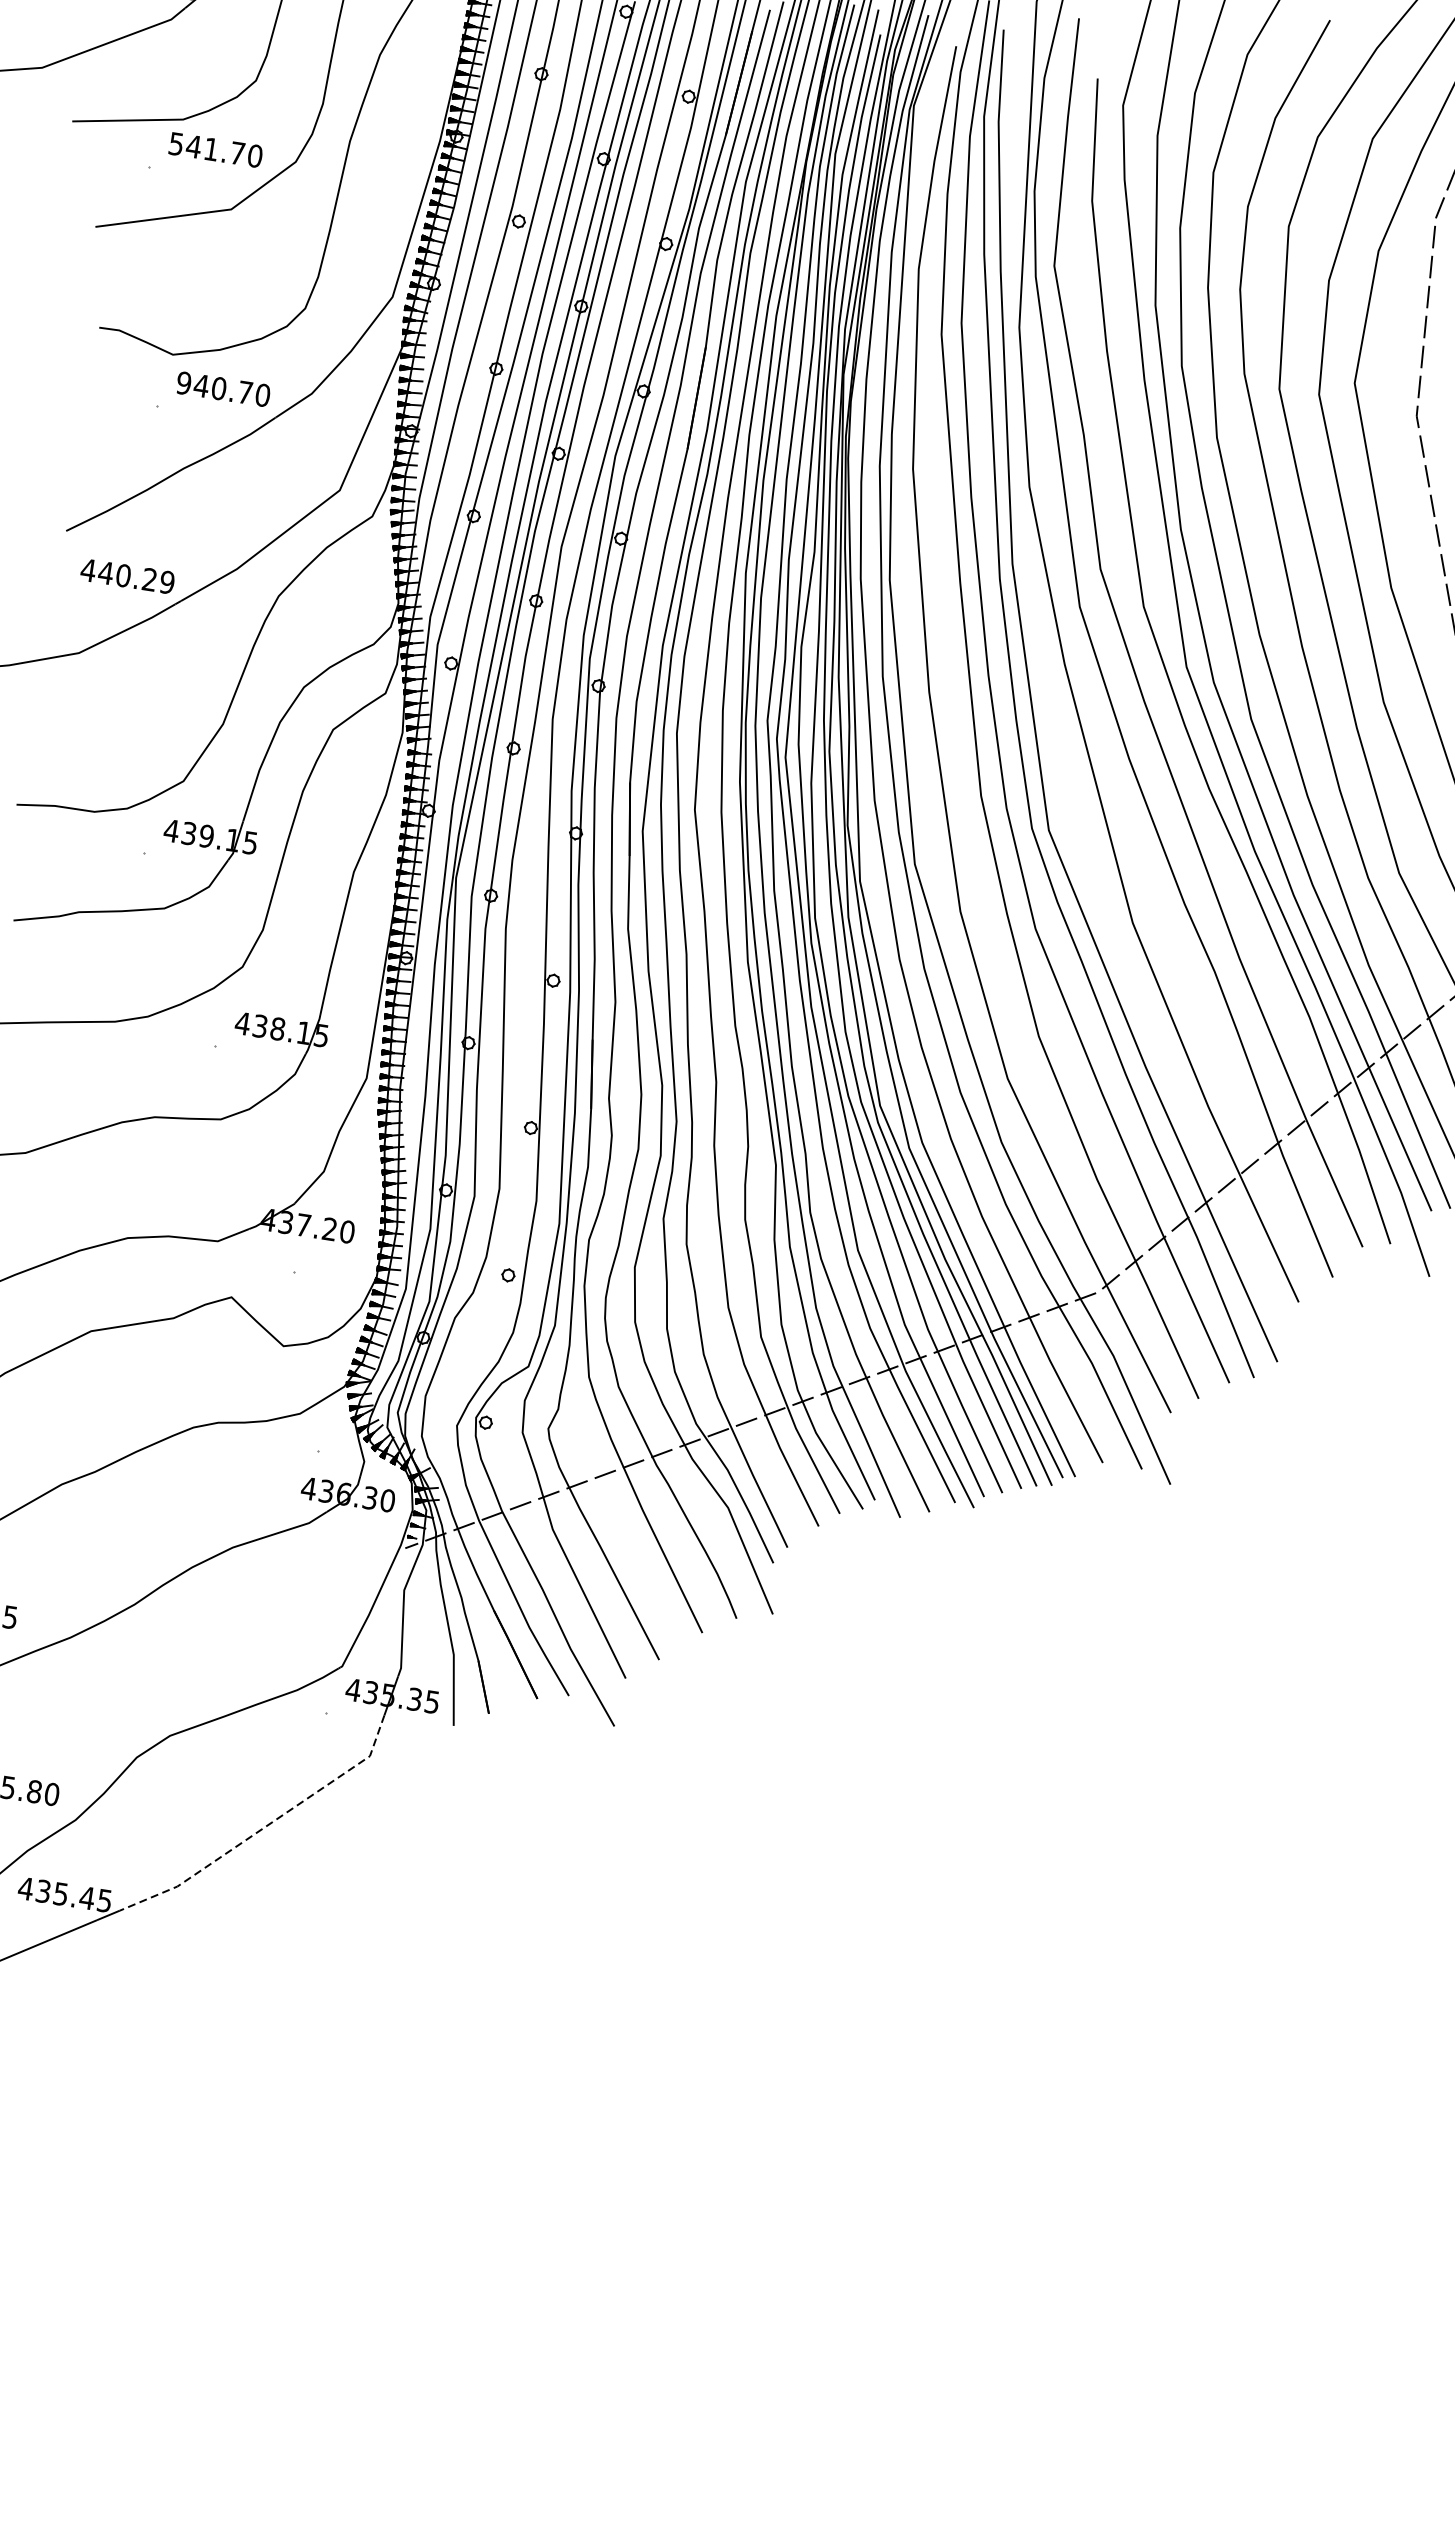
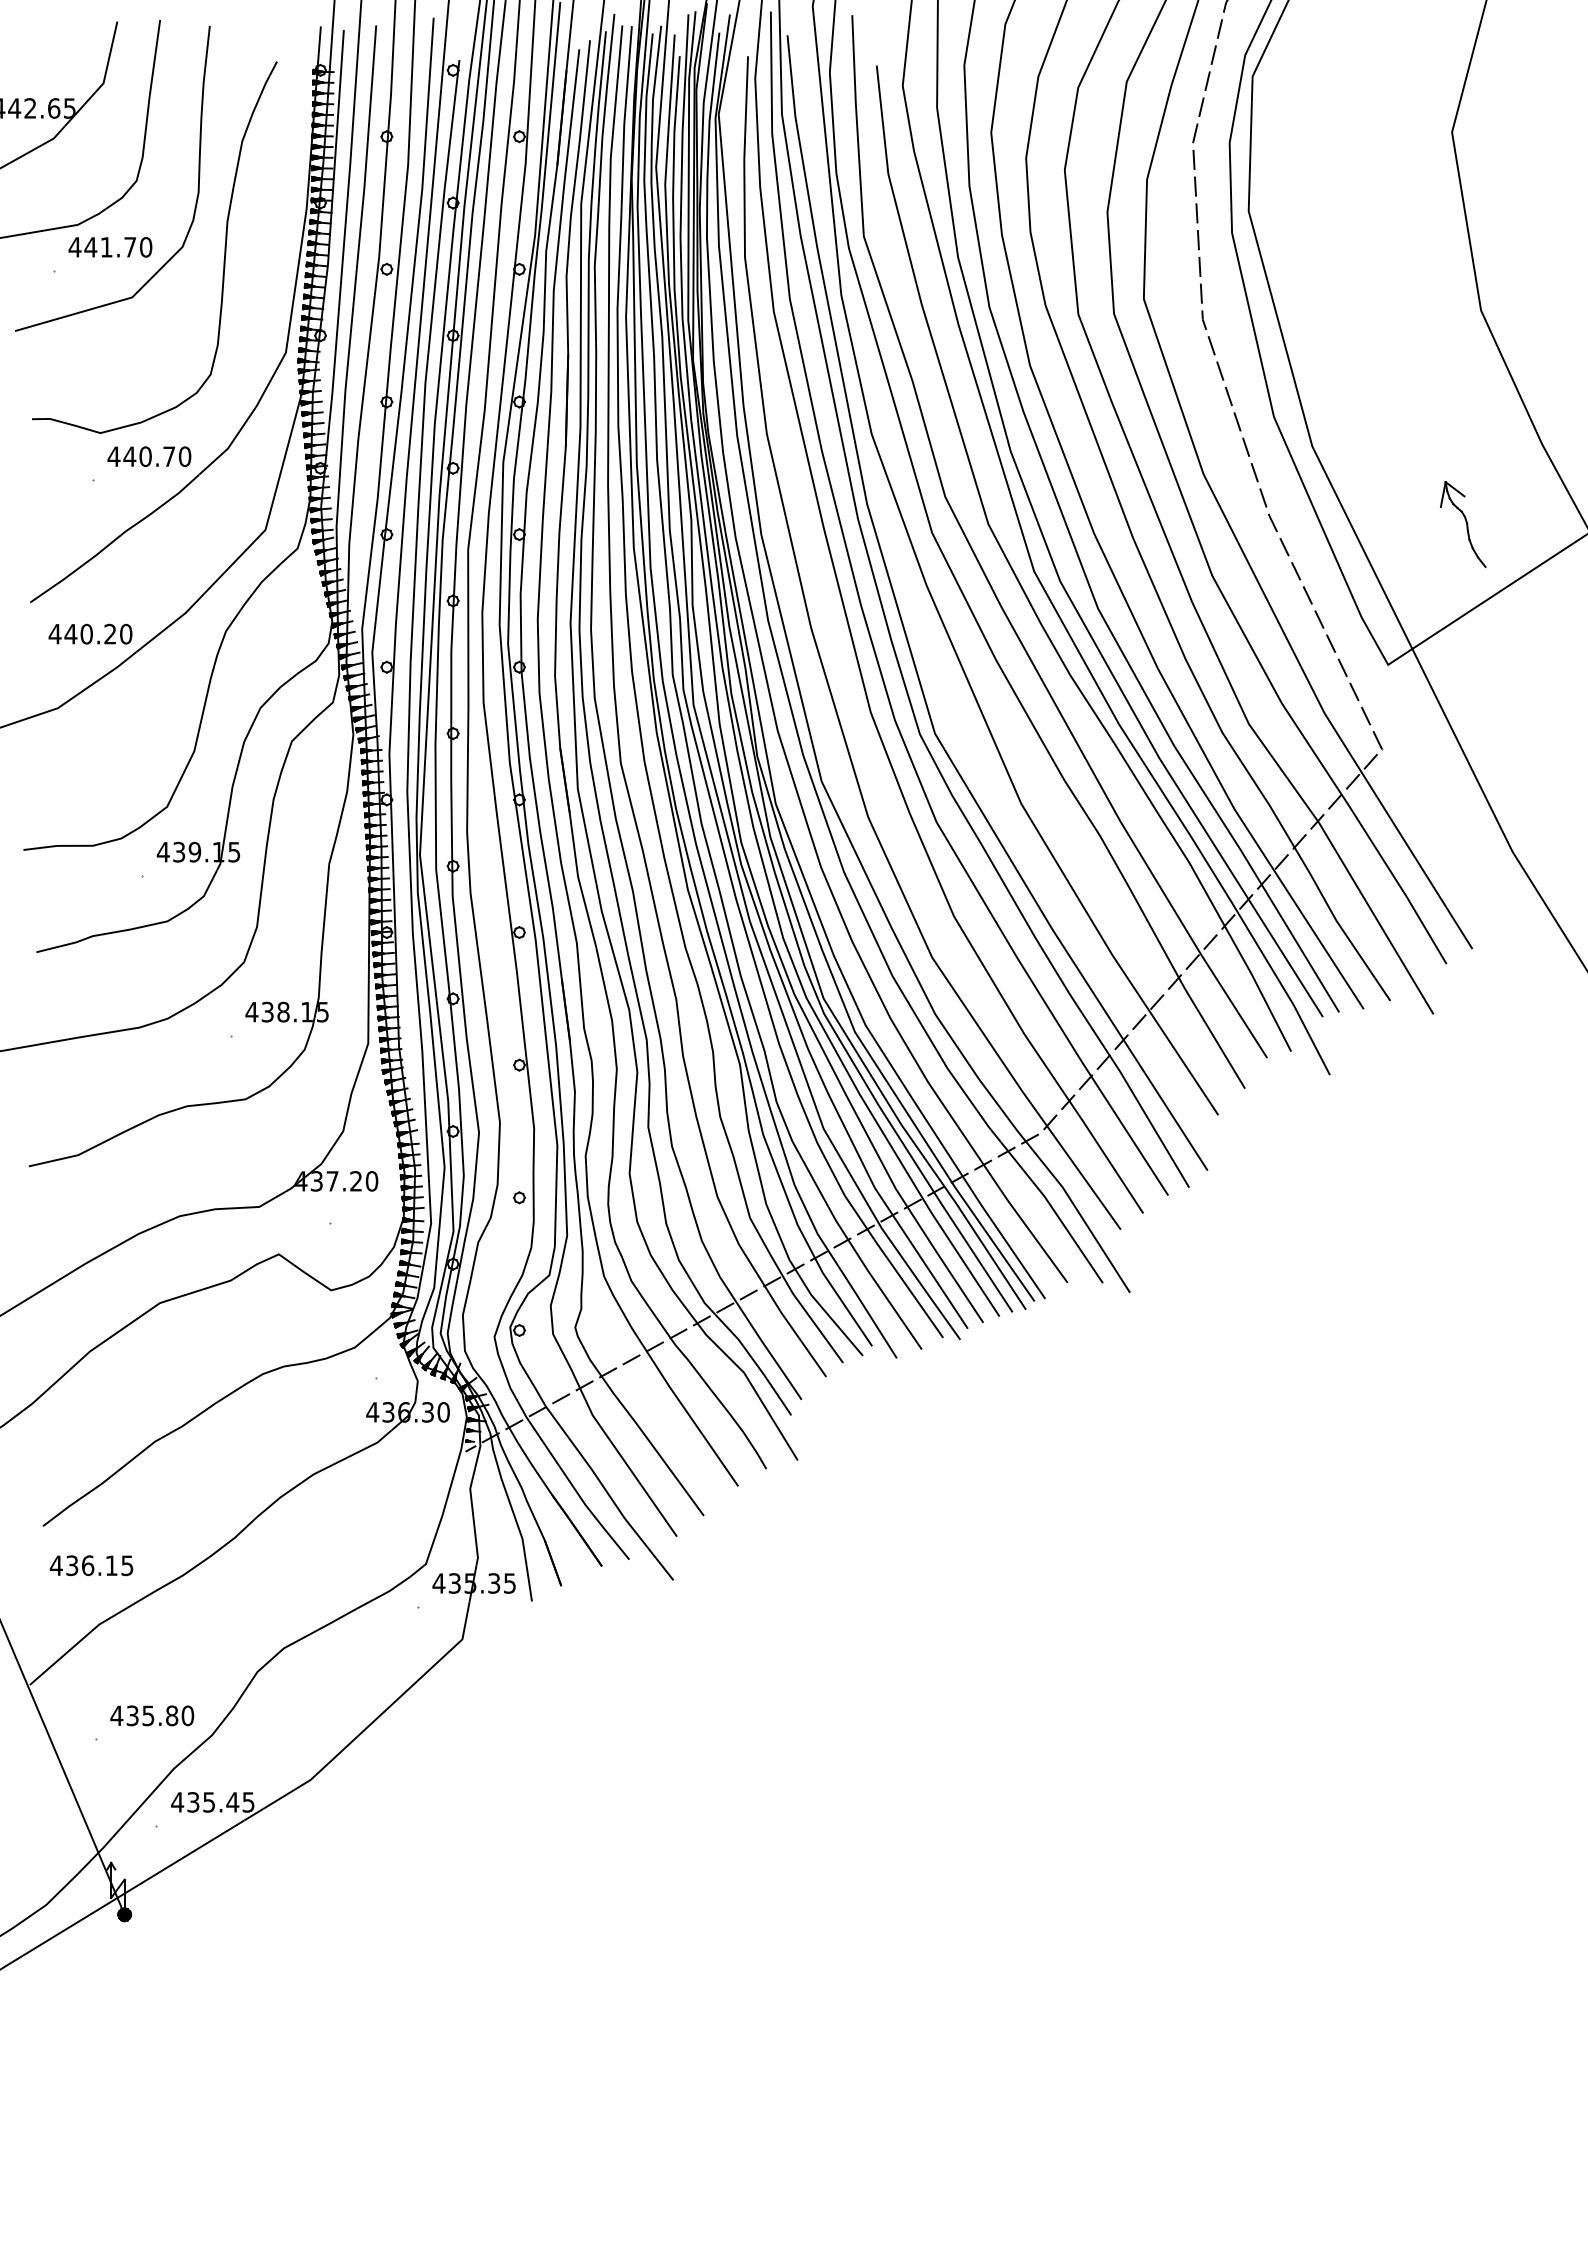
text: (175, 144) -> (74, 247), 541.70 -> 441.70
text: (183, 382) -> (113, 456), 940.70 -> 440.70
text: (167, 582) -> (126, 634), 440.29 -> 440.20
line: (266, 1826) -> (380, 1715), dashed -> solid

